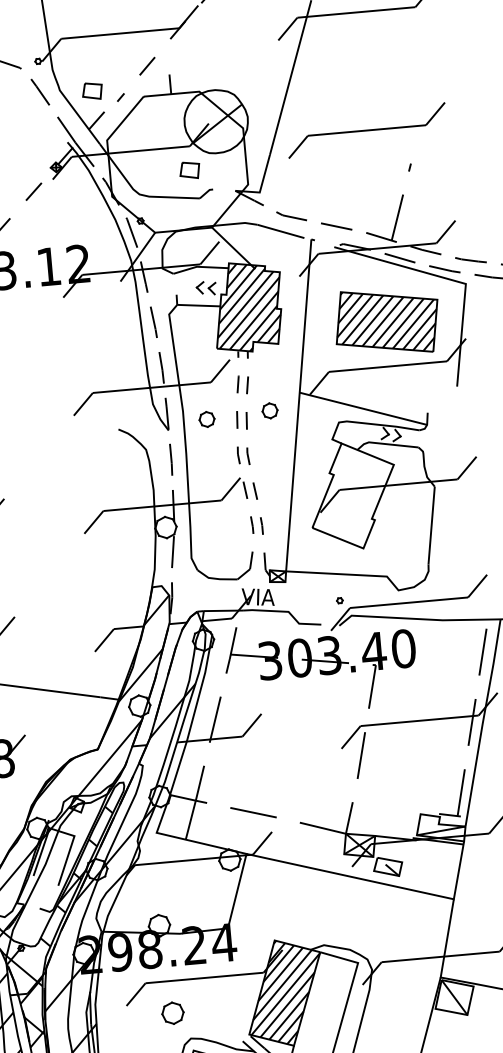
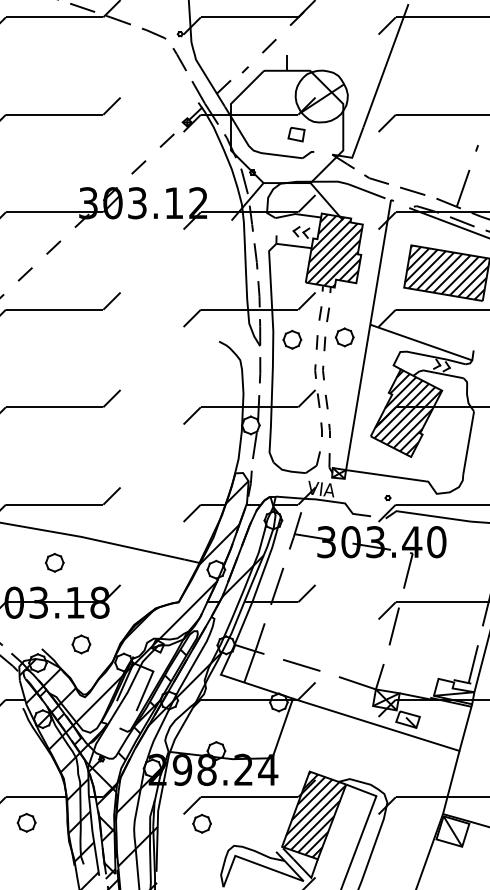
part: (92, 91) -> (222, 62), removed
part: (269, 410) -> (344, 337), size x1.43
part: (207, 419) -> (292, 339), size x1.43
hatch: (354, 495) -> (407, 412), added
part: (172, 1012) -> (201, 823), moved

